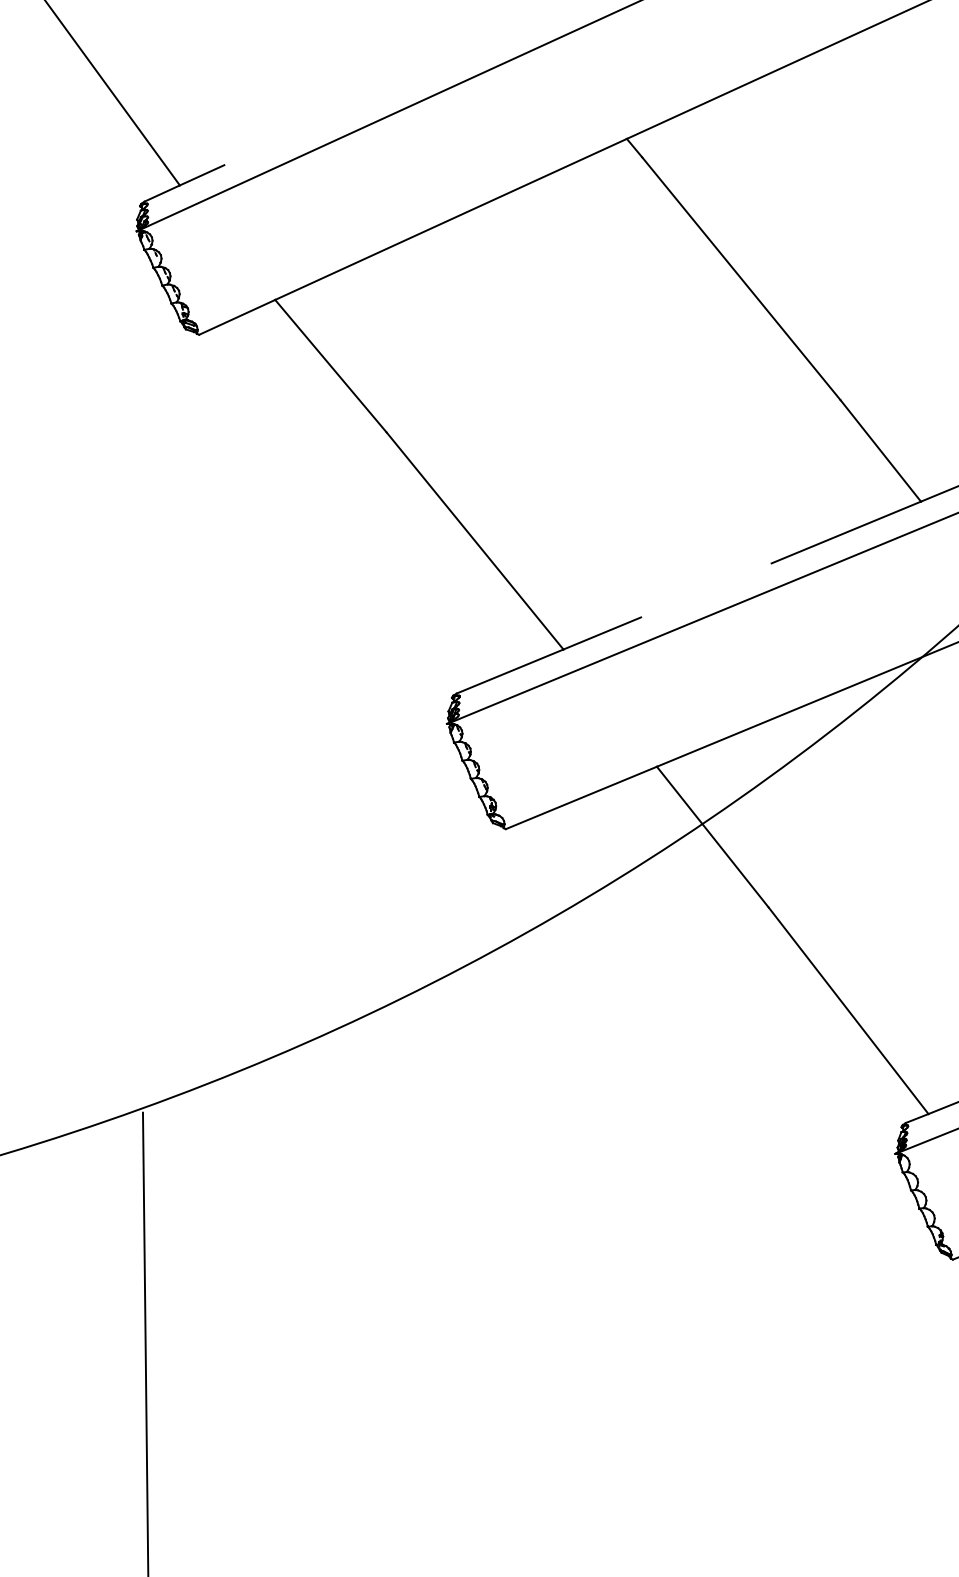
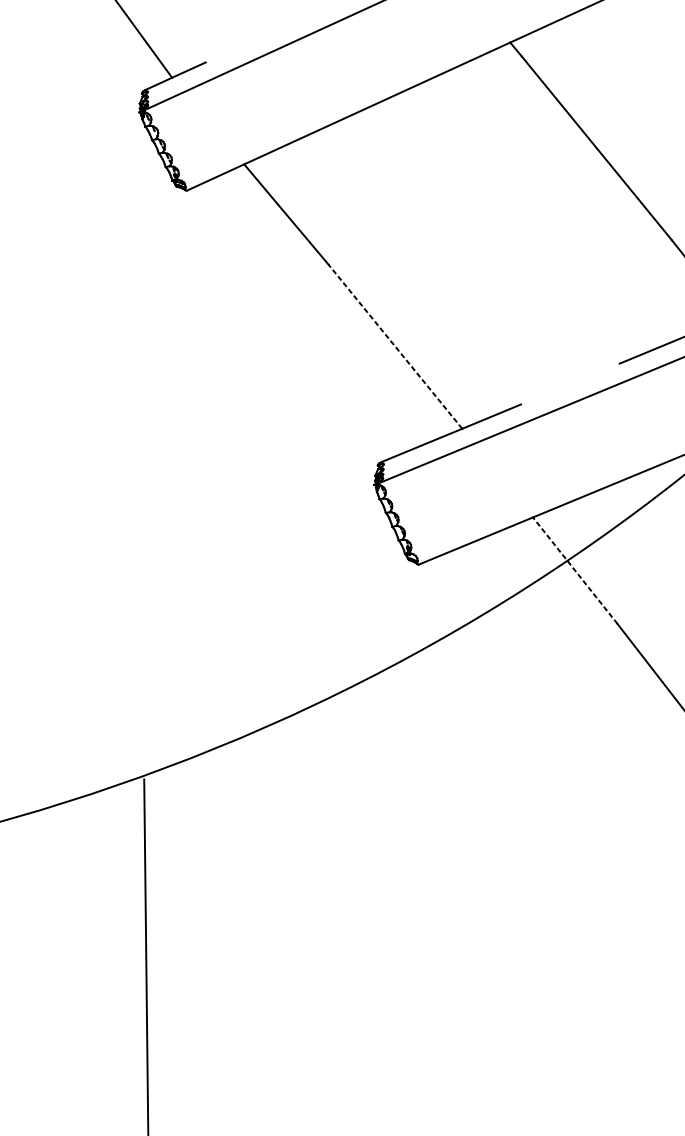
line: (474, 540) -> (394, 346), solid -> dashed
line: (712, 837) -> (575, 570), solid -> dashed

